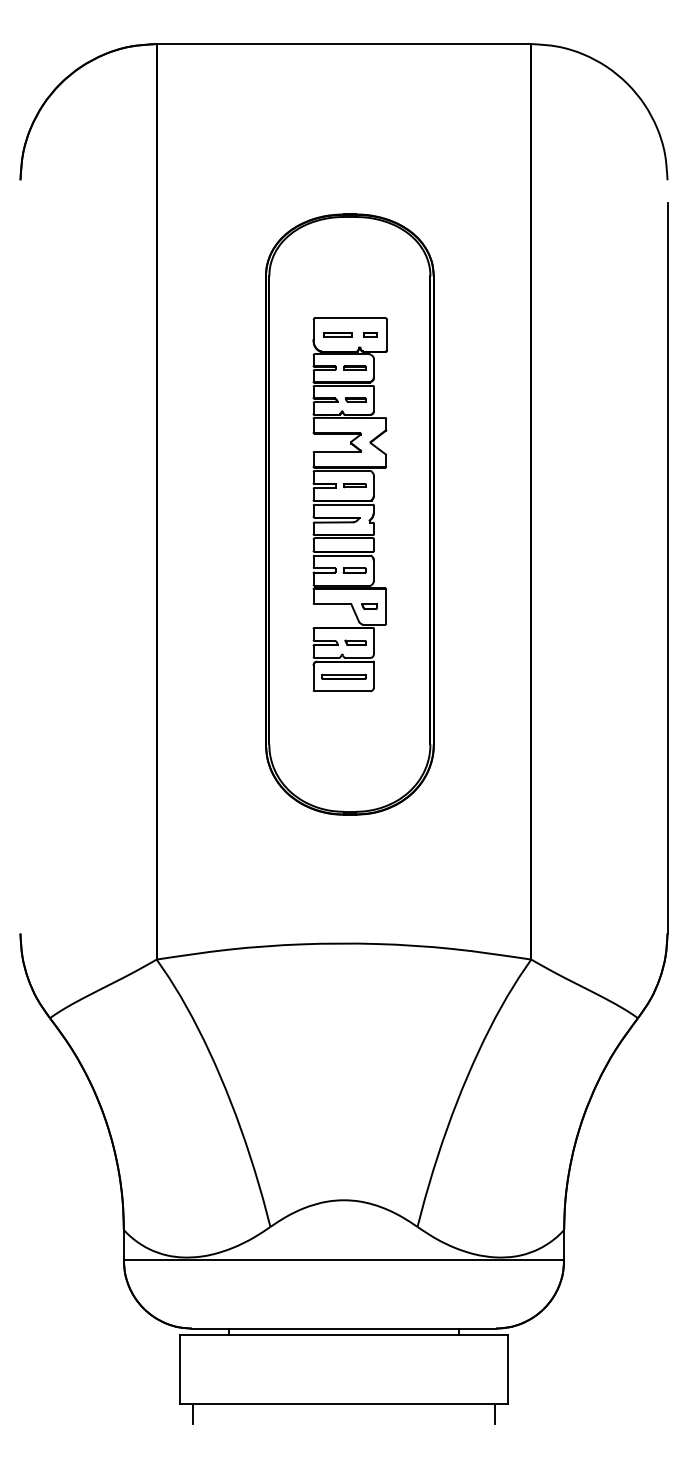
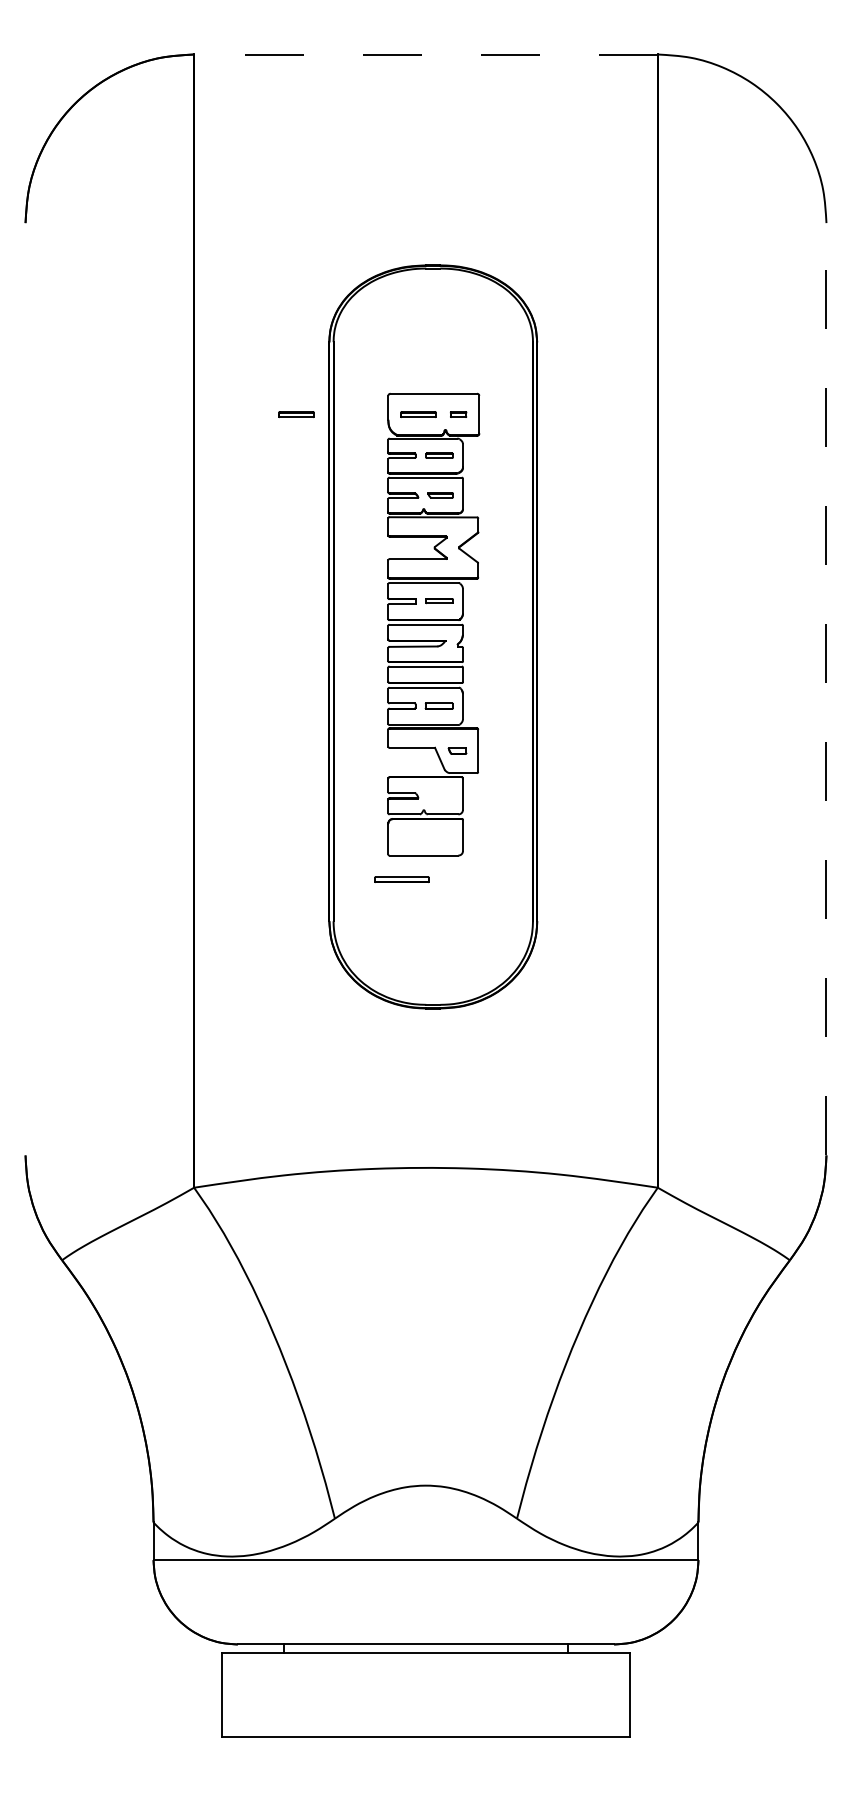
line: (343, 44) -> (425, 54), solid -> dashed
part: (239, 334) -> (296, 414), added
line: (667, 567) -> (826, 702), solid -> dashed
part: (354, 642) -> (439, 795), removed
part: (343, 676) -> (401, 879), moved
line: (193, 1413) -> (239, 1749), removed
line: (494, 1413) -> (612, 1749), removed

